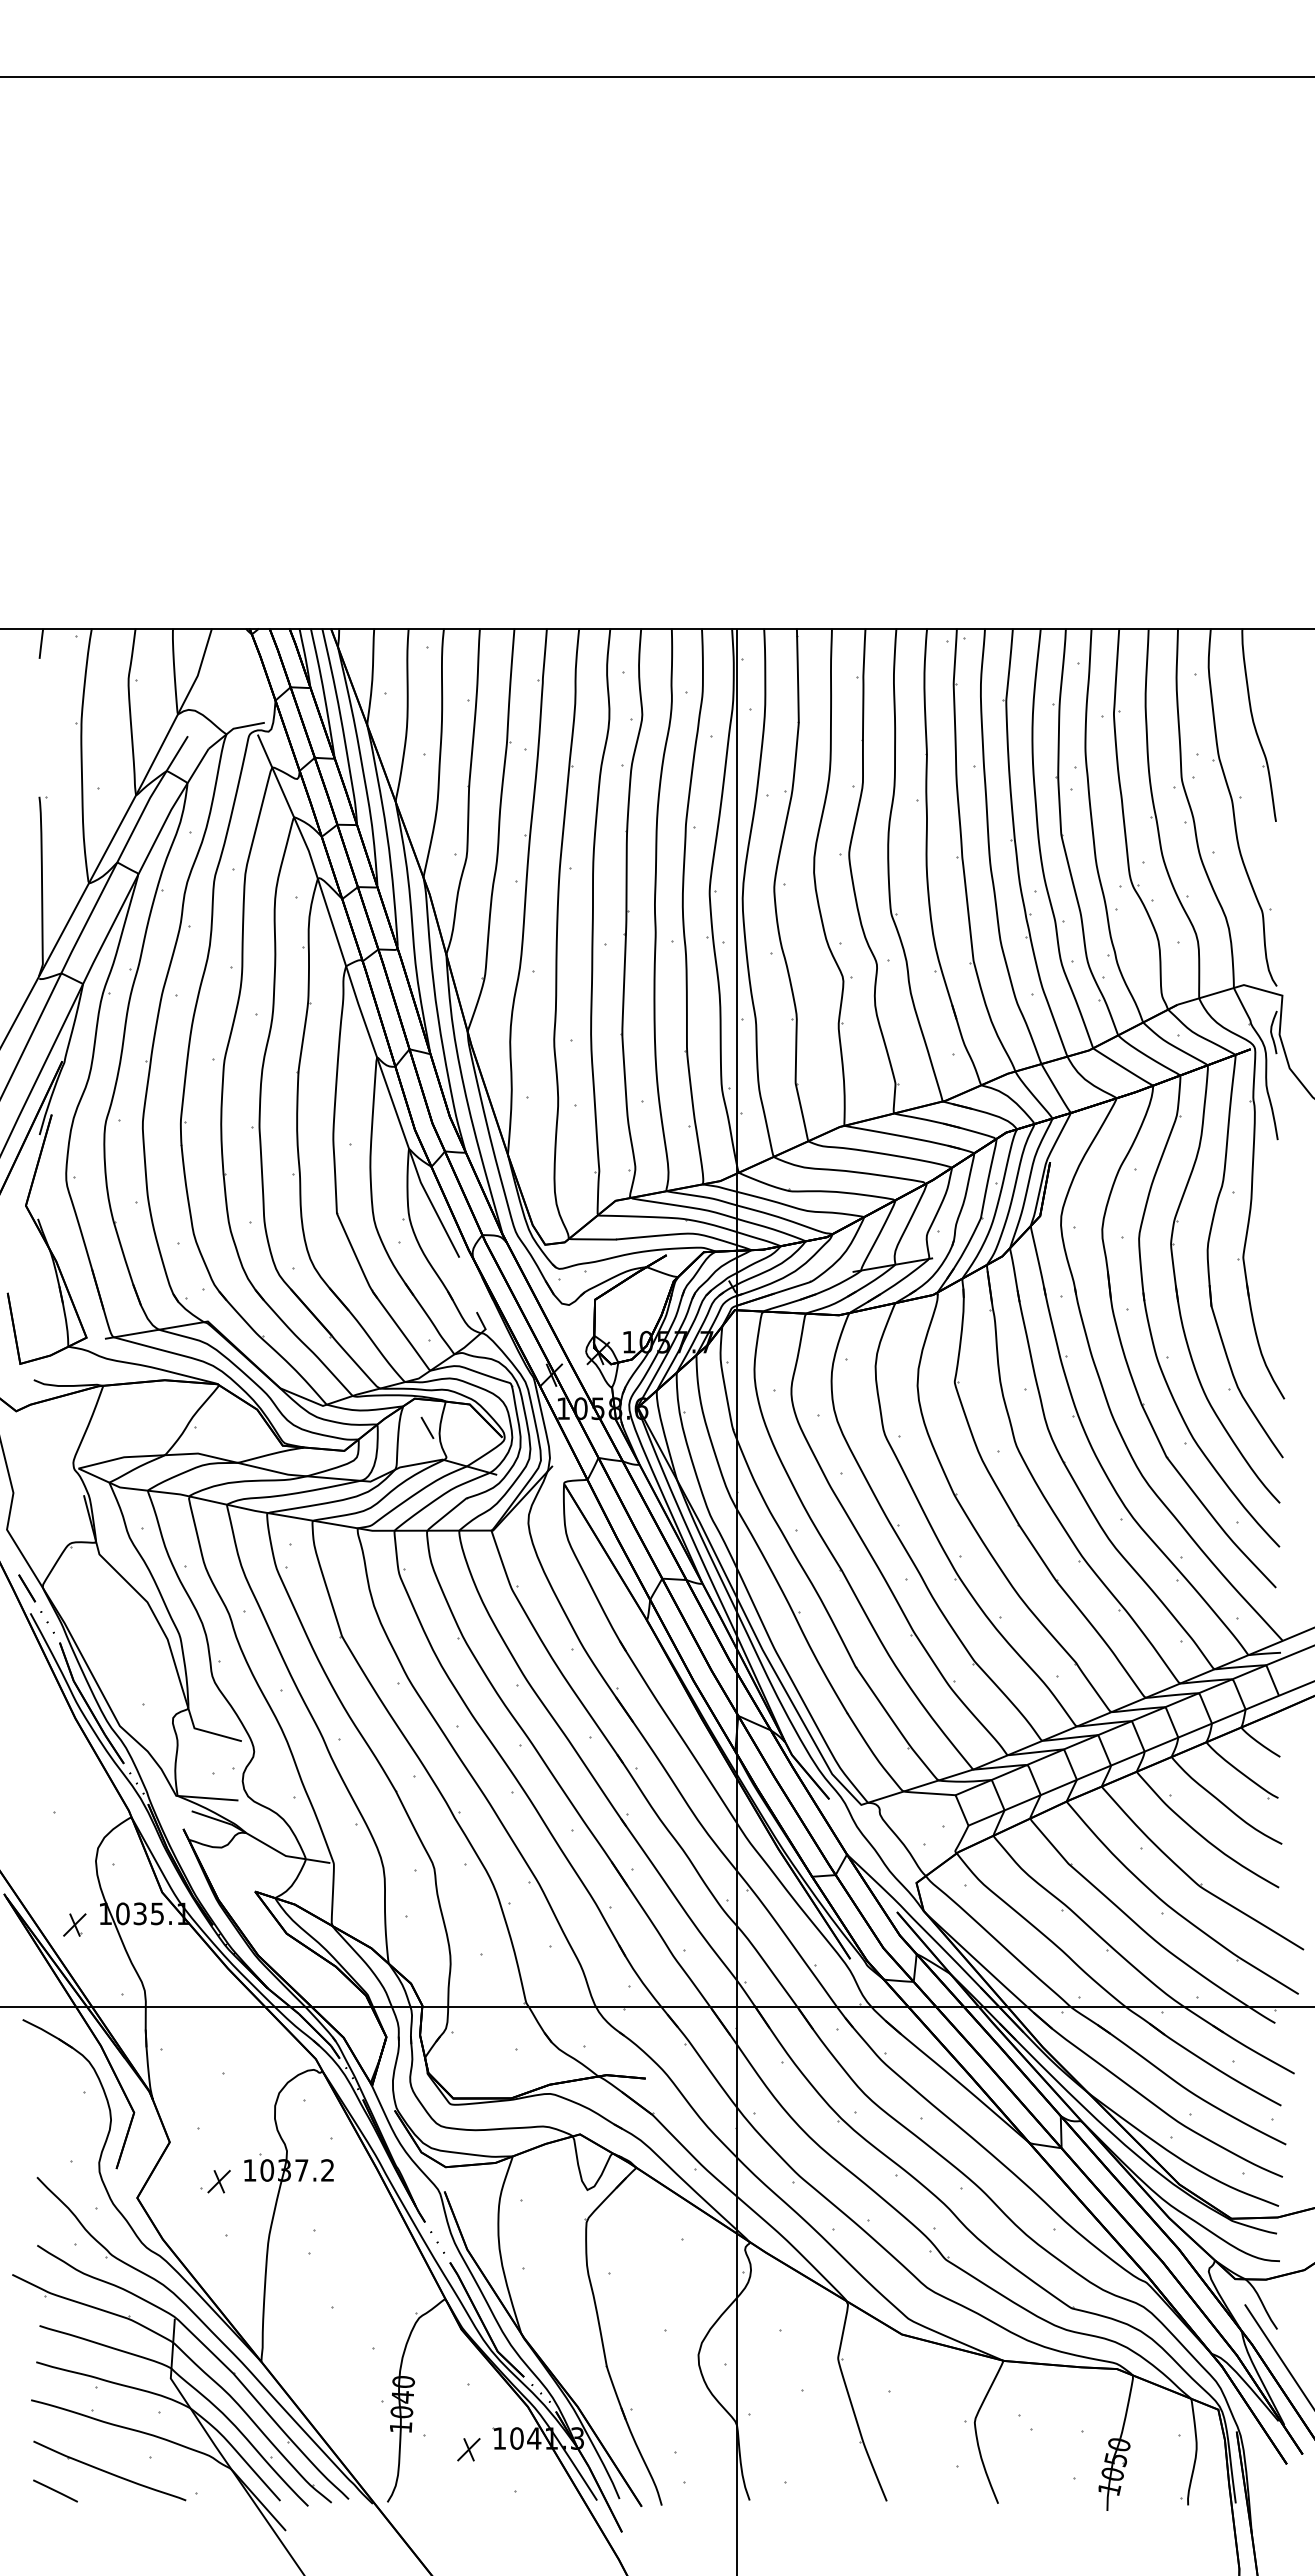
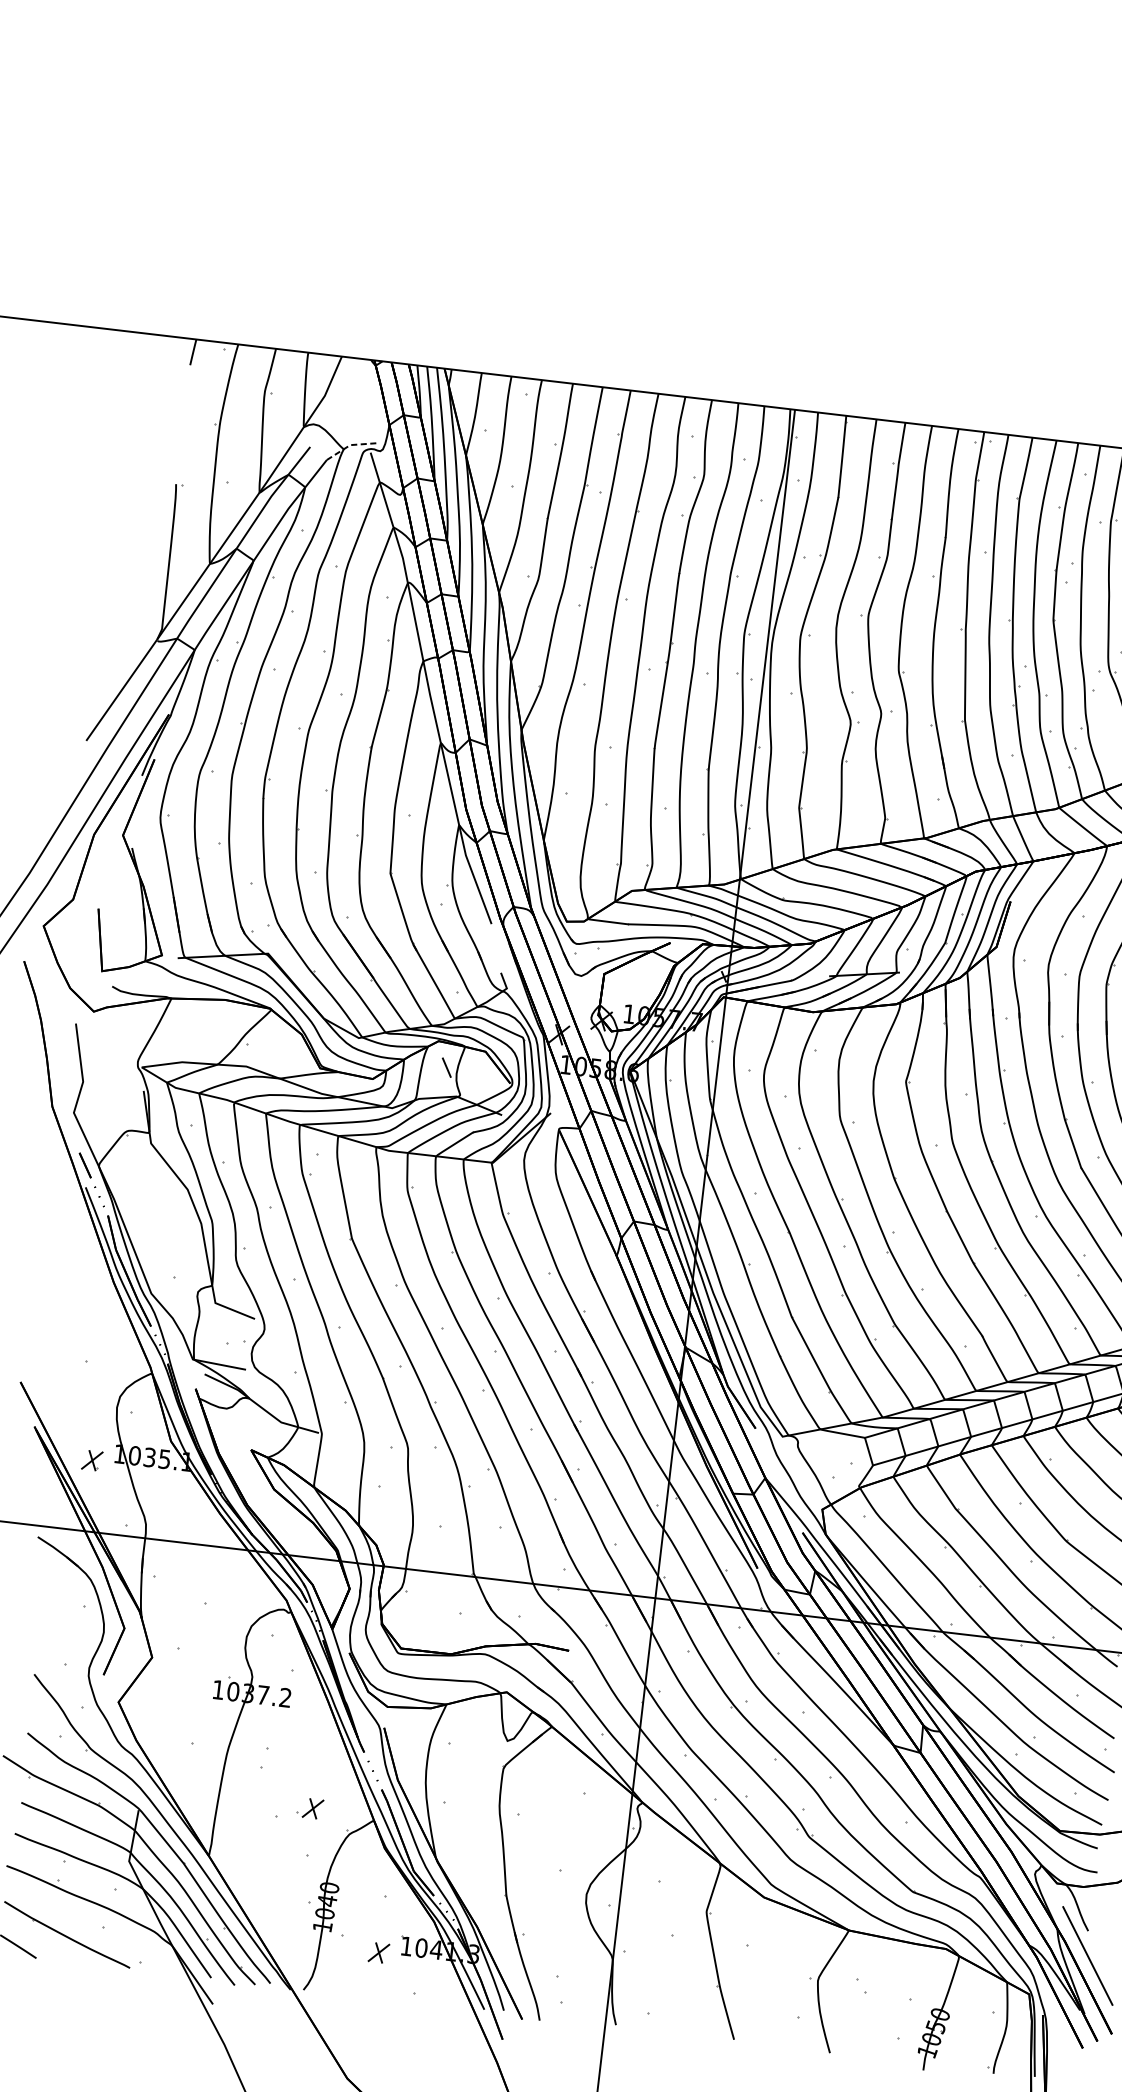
line: (233, 728) -> (350, 444), solid -> dashed
part: (215, 2181) -> (309, 1808), moved

